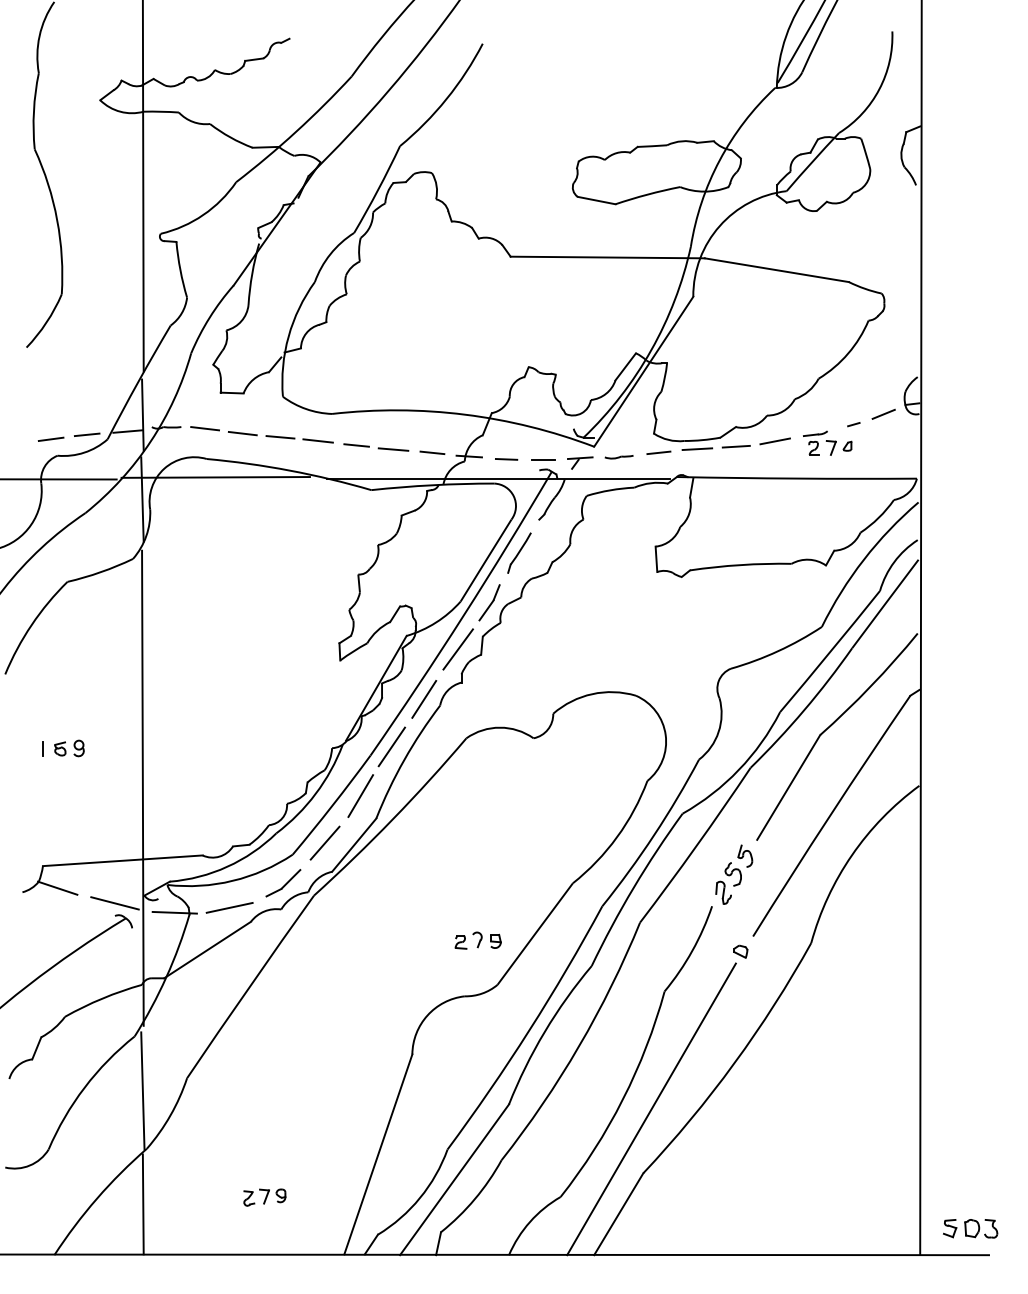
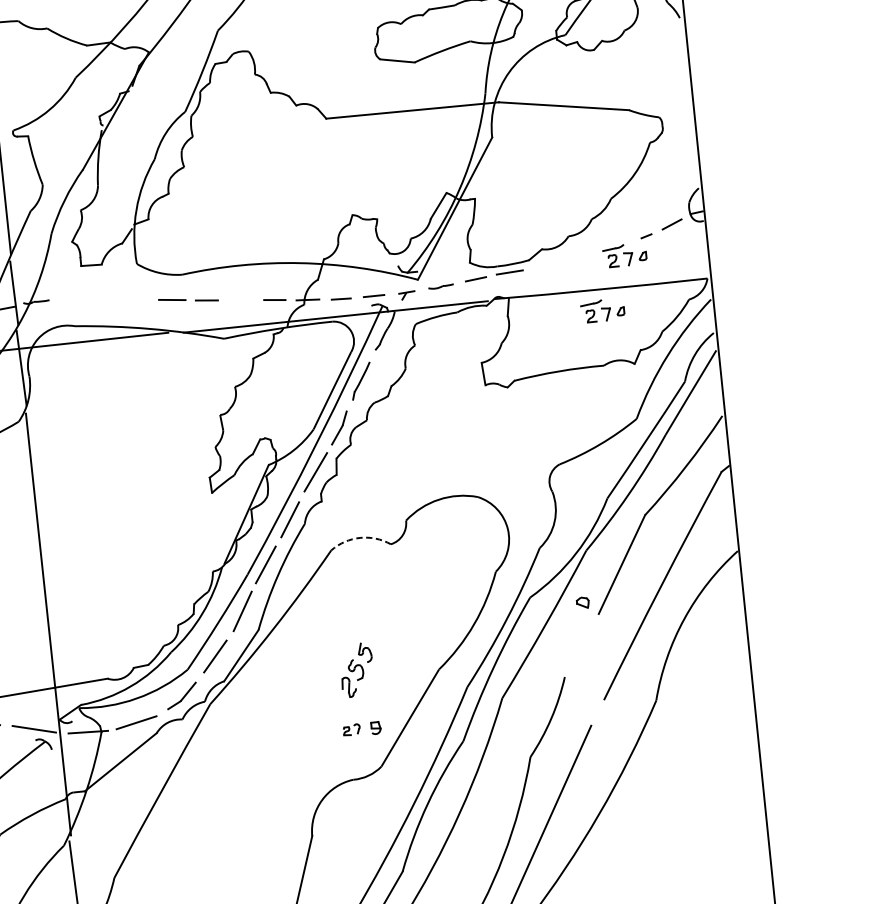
line: (205, 428) -> (71, 299), removed
line: (242, 433) -> (104, 300), removed
line: (280, 437) -> (138, 300), removed
line: (774, 441) -> (577, 258), removed
line: (735, 446) -> (543, 266), removed
line: (393, 449) -> (239, 300), removed
part: (580, 462) -> (407, 295), size x0.7
part: (796, 501) -> (602, 309), added
arc: (500, 727) -> (360, 537), solid -> dashed
part: (734, 874) -> (357, 670), moved
part: (468, 940) -> (351, 729), size x0.7
part: (740, 951) -> (582, 602), moved

